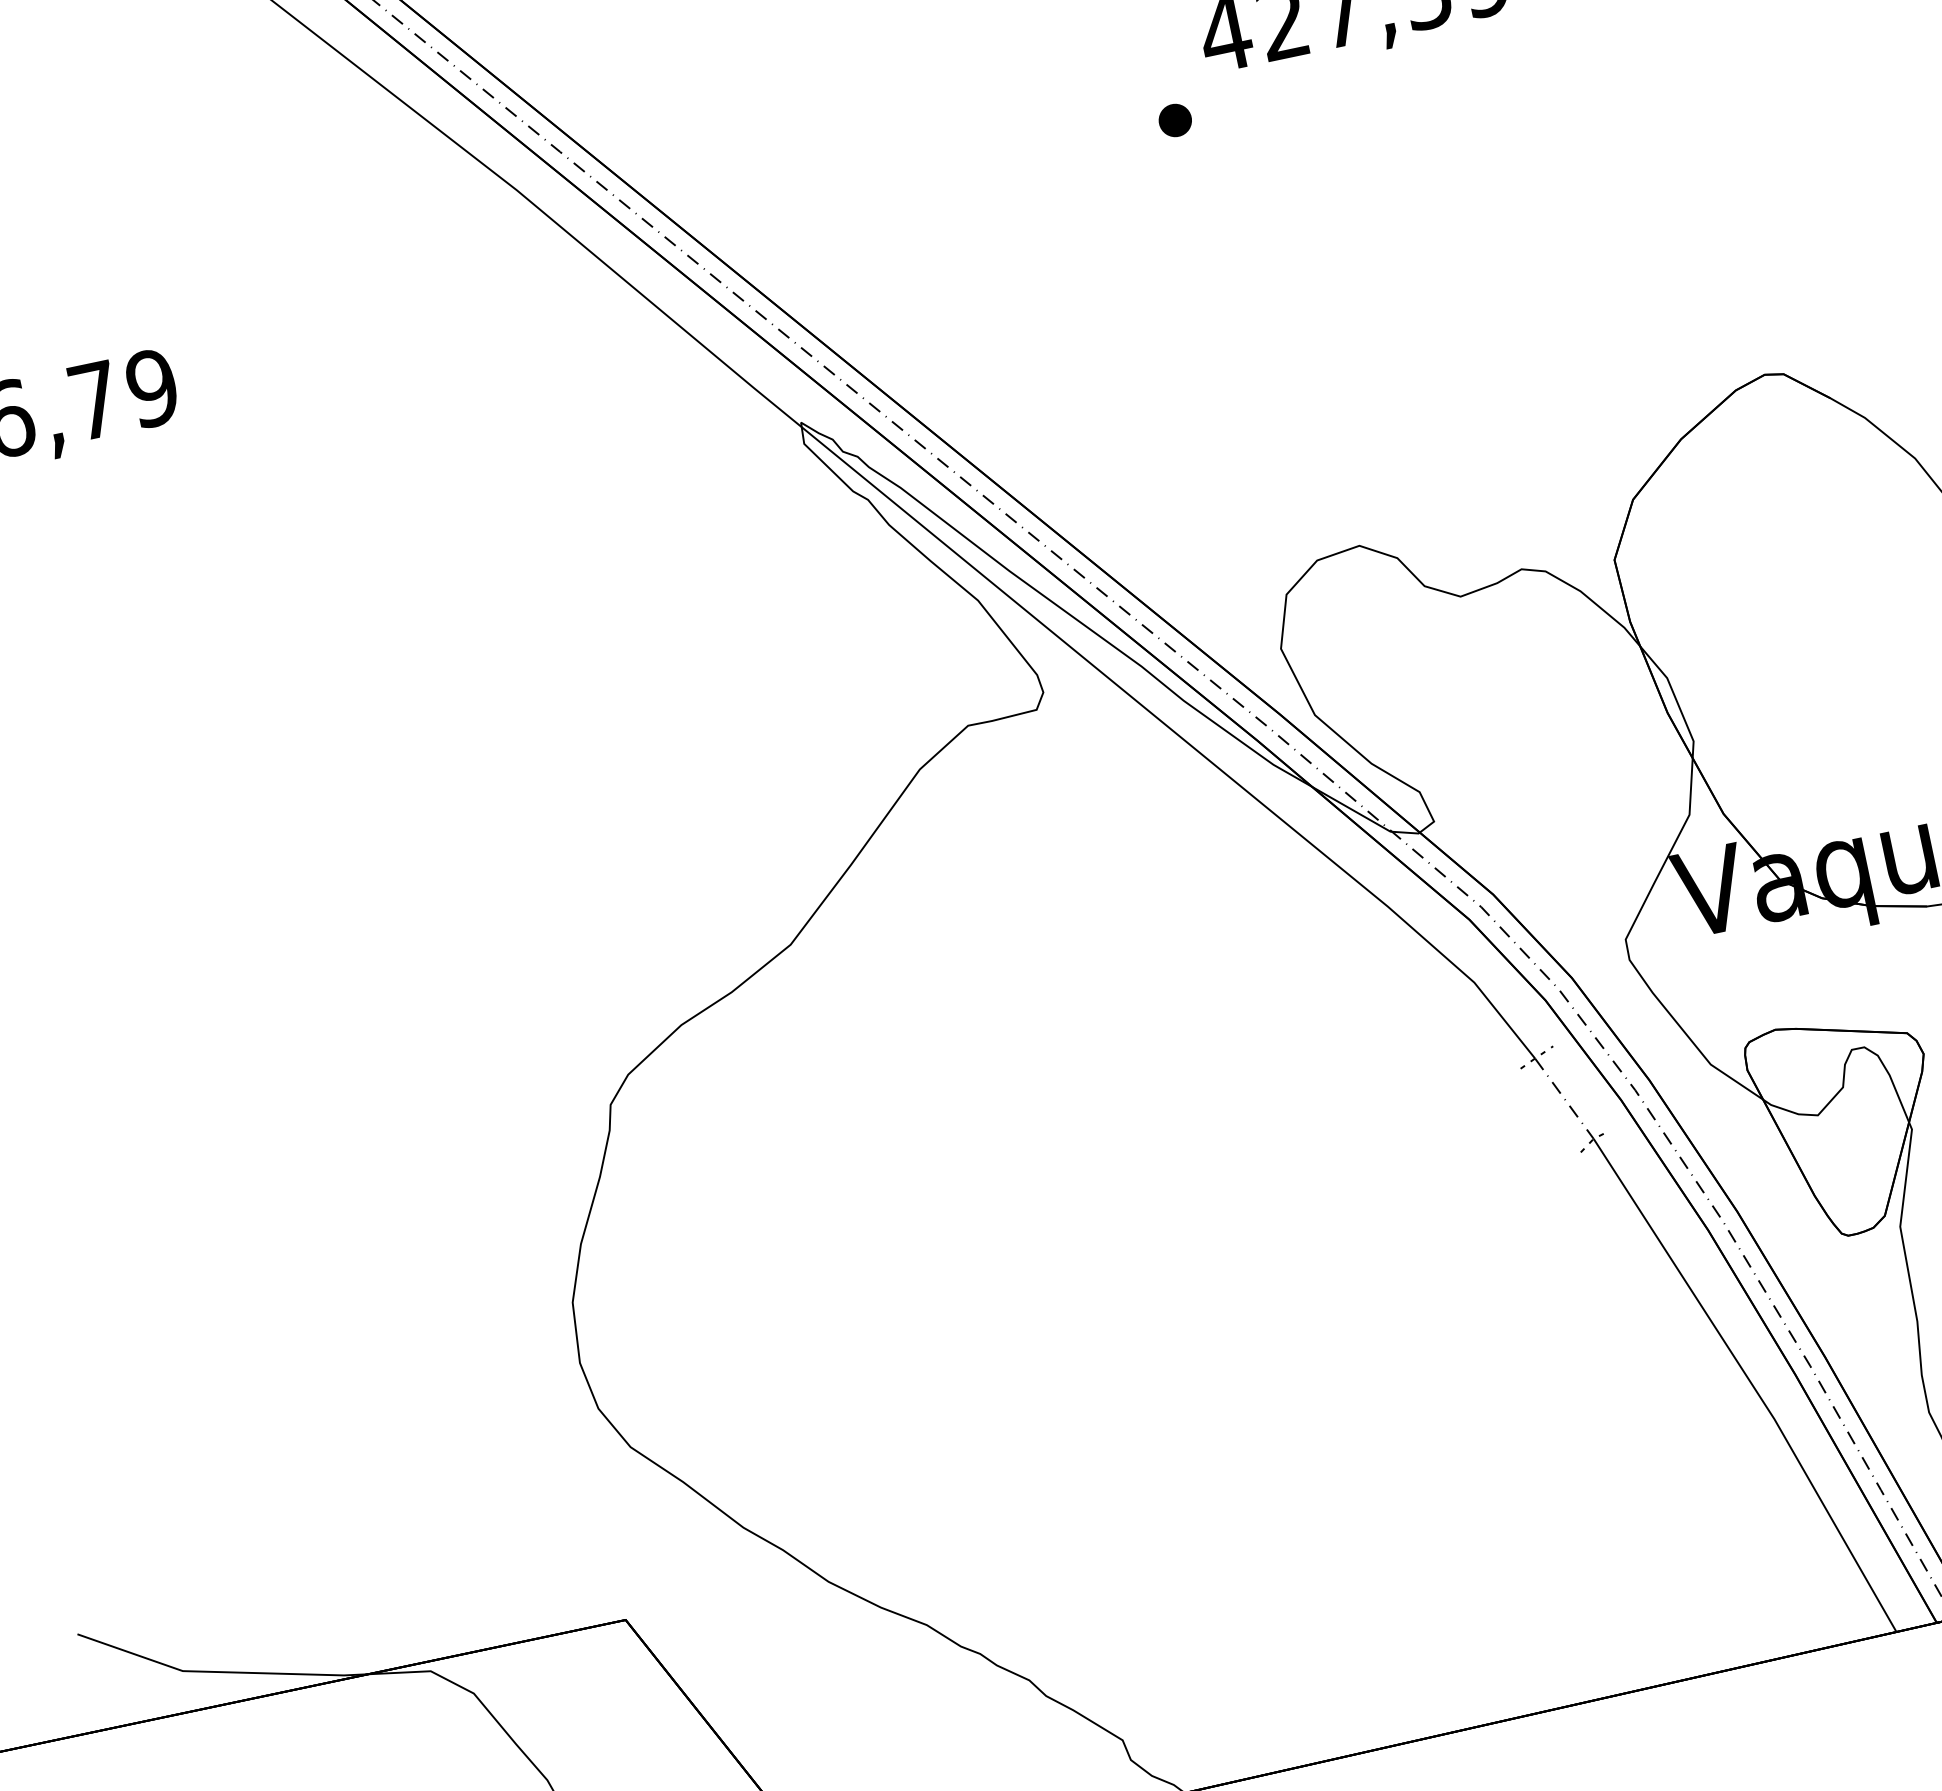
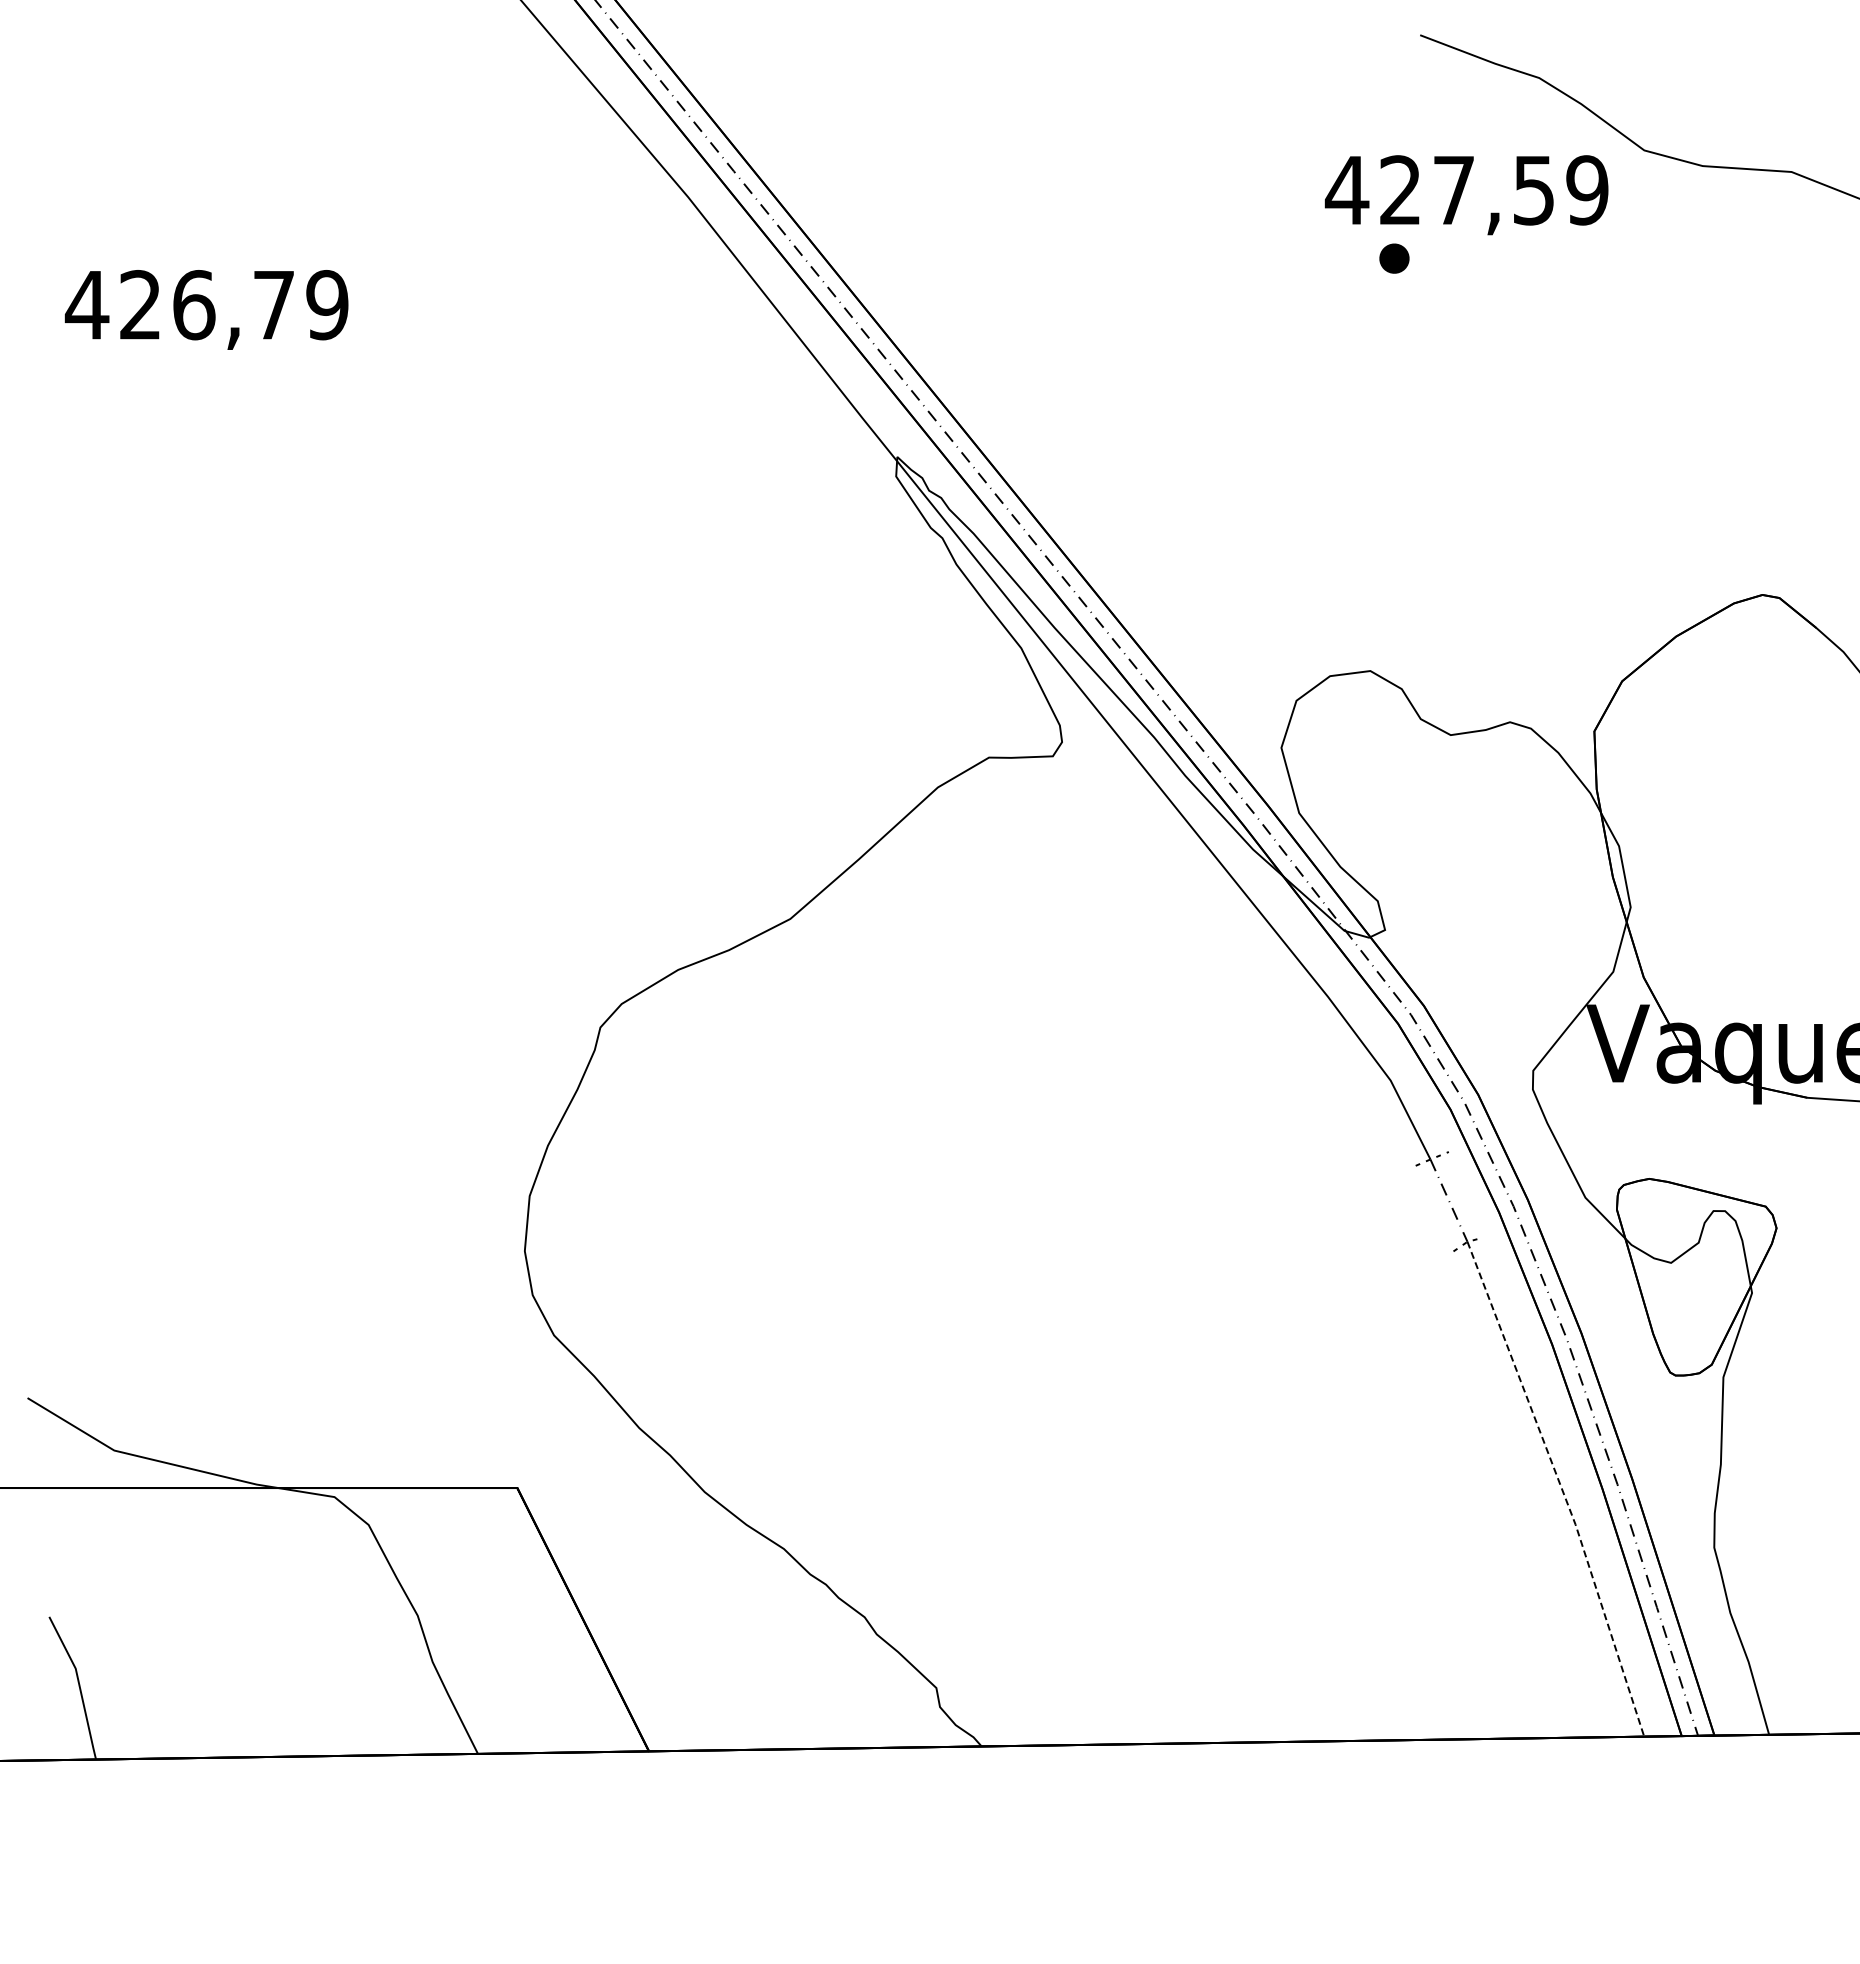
part: (1175, 120) -> (1394, 258), moved
line: (1751, 1383) -> (1561, 1488), solid -> dashed

